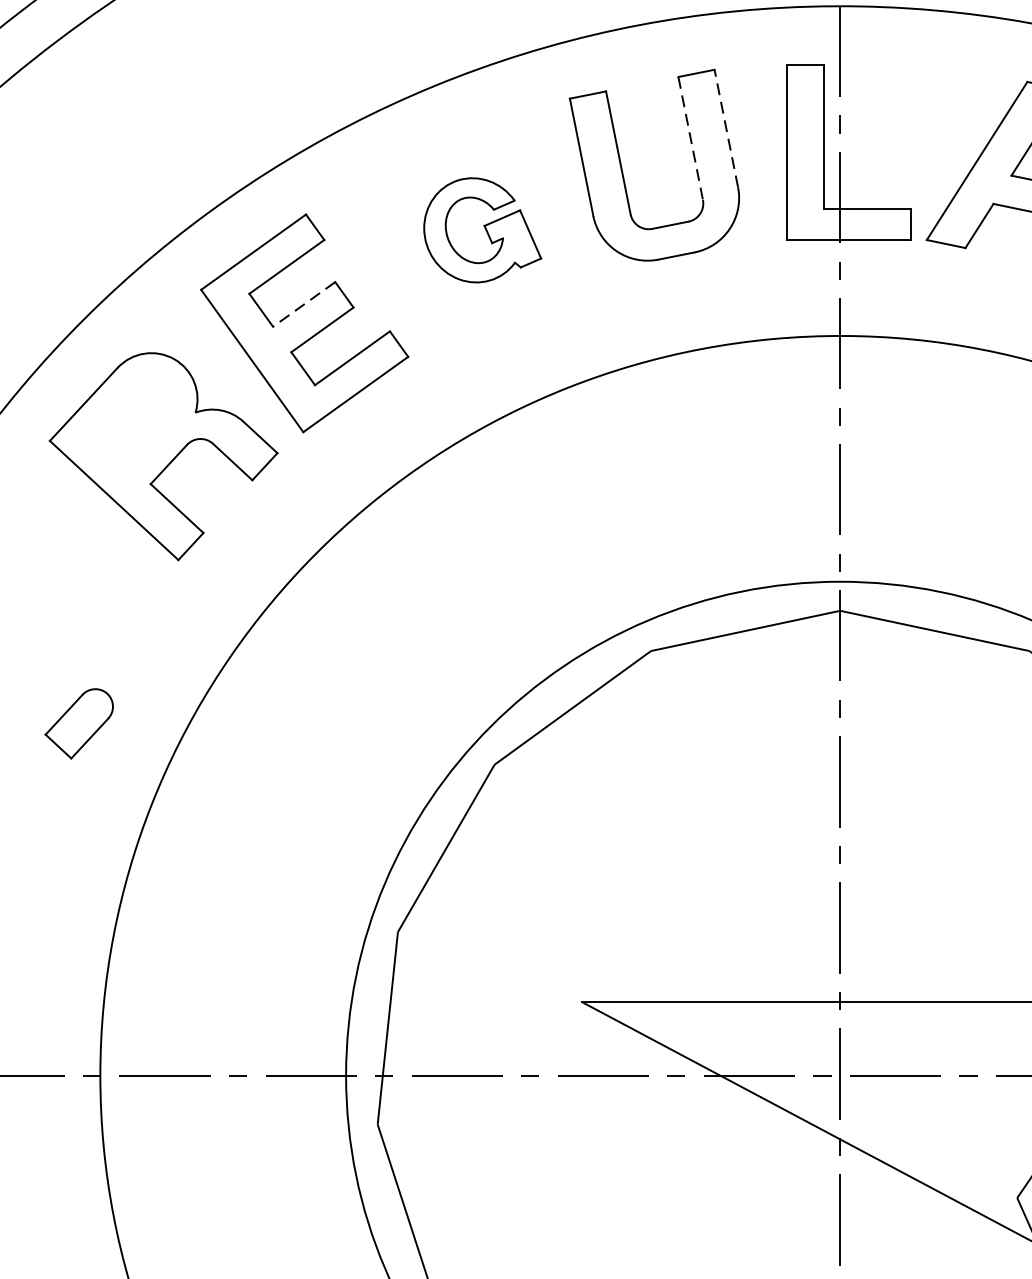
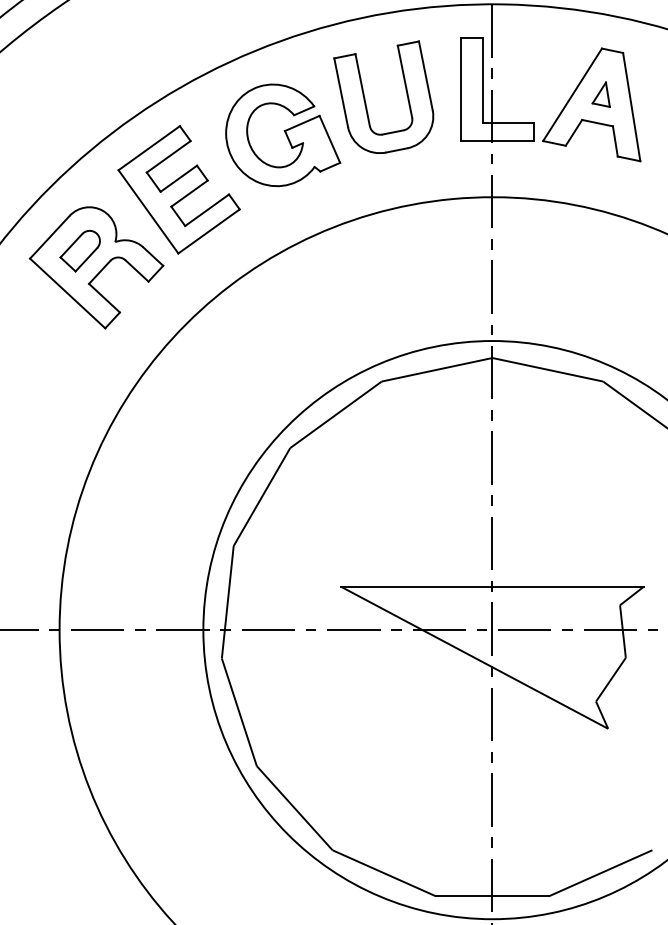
line: (725, 127) -> (425, 75), dashed -> solid
line: (689, 138) -> (404, 81), dashed -> solid
part: (483, 230) -> (283, 135), size x1.67
line: (303, 305) -> (178, 179), dashed -> solid
part: (77, 724) -> (79, 251), moved

